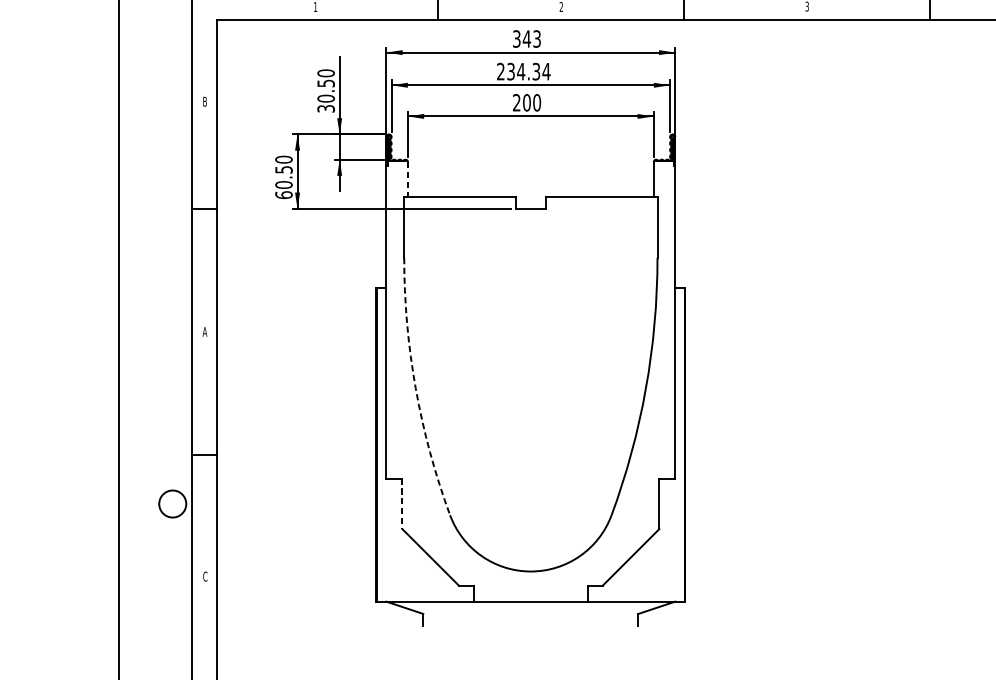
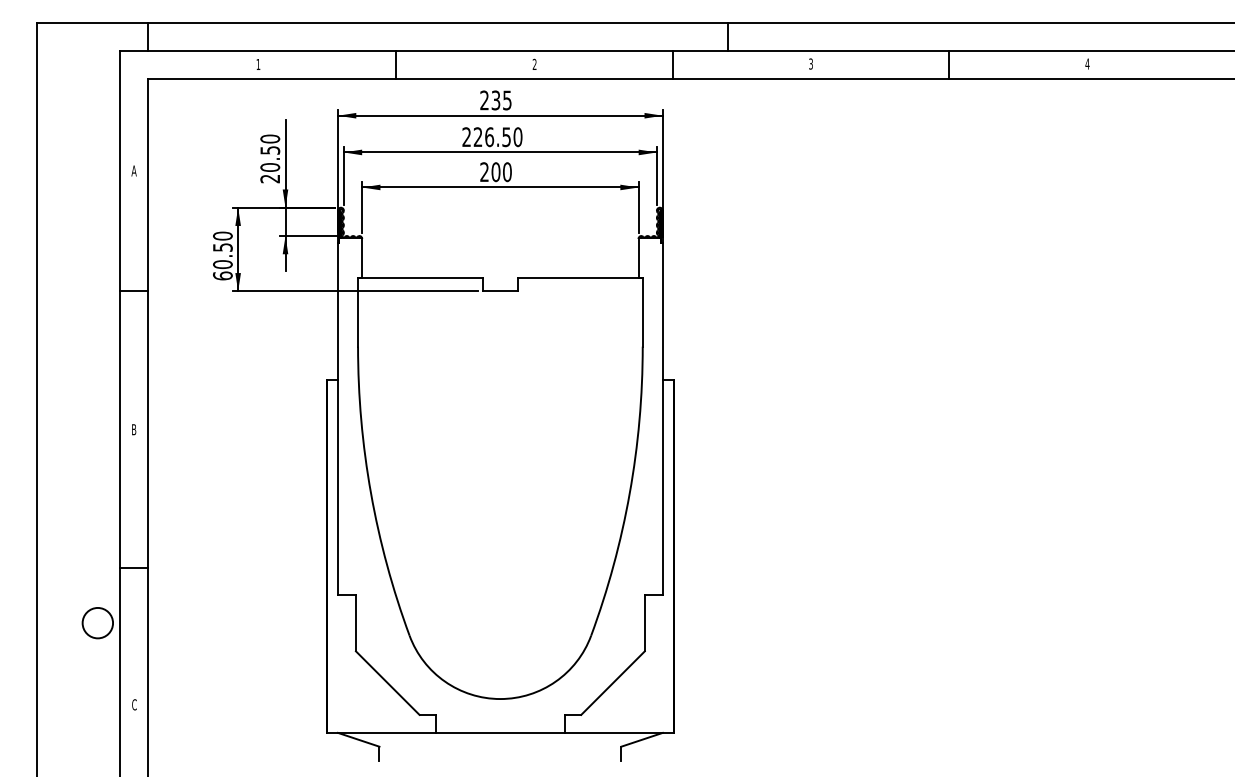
text: (526, 39) -> (495, 100), 343 -> 235
text: (528, 71) -> (497, 137), 234.34 -> 226.50
text: (204, 101) -> (133, 170), B -> A
text: (326, 108) -> (270, 178), 30.50 -> 20.50
line: (408, 179) -> (362, 258), dashed -> solid
text: (204, 331) -> (133, 429), A -> B
arc: (416, 388) -> (371, 493), dashed -> solid
line: (401, 504) -> (355, 623), dashed -> solid

